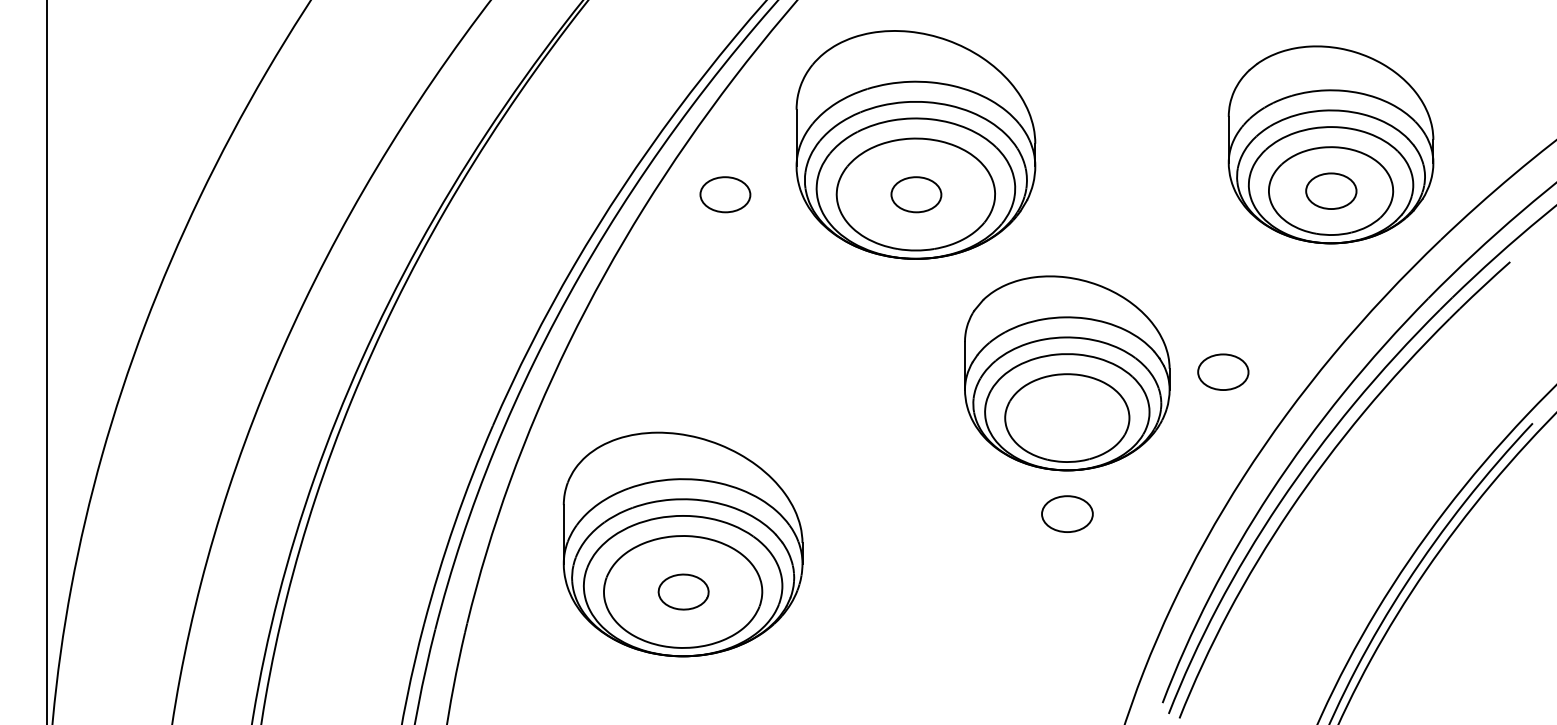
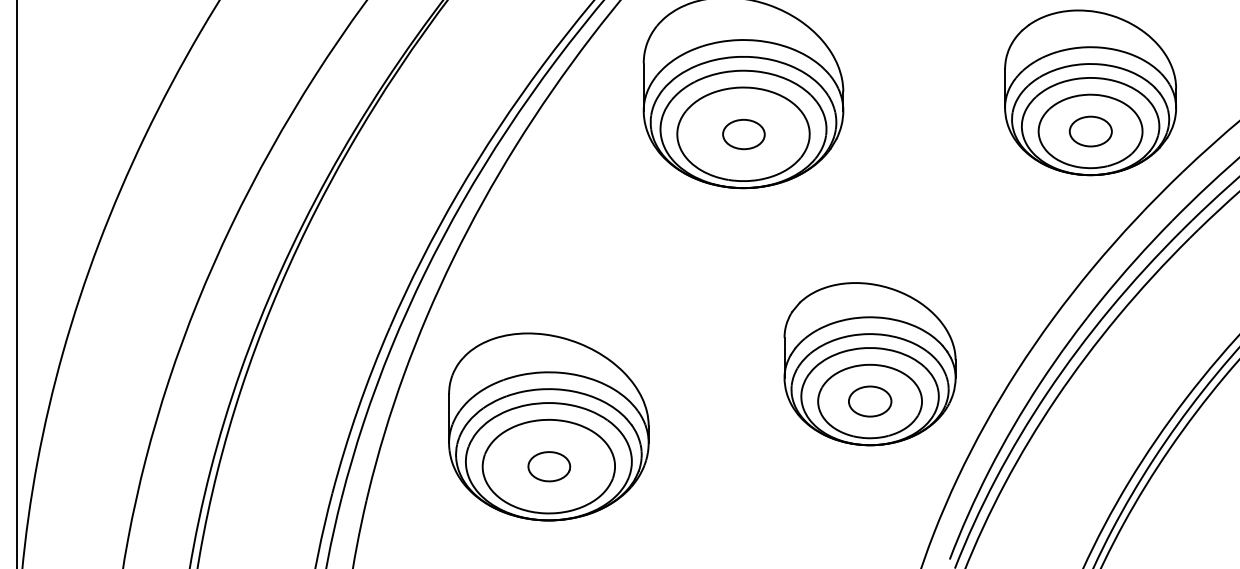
part: (725, 194) -> (584, 134), removed
part: (1223, 371) -> (1000, 282), removed
part: (1067, 373) -> (870, 364), moved

